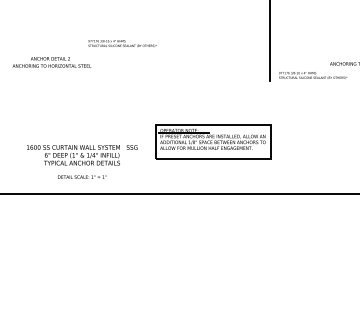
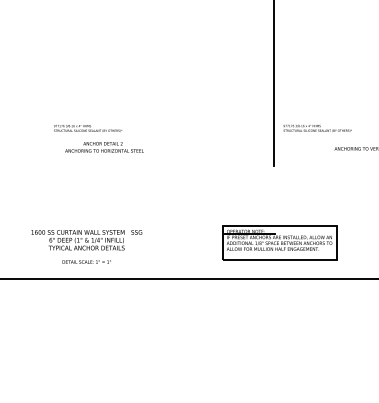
text: (122, 43) -> (88, 128), moved
text: (51, 62) -> (104, 147), moved
text: (312, 74) -> (317, 127), moved
part: (212, 141) -> (279, 242), moved

